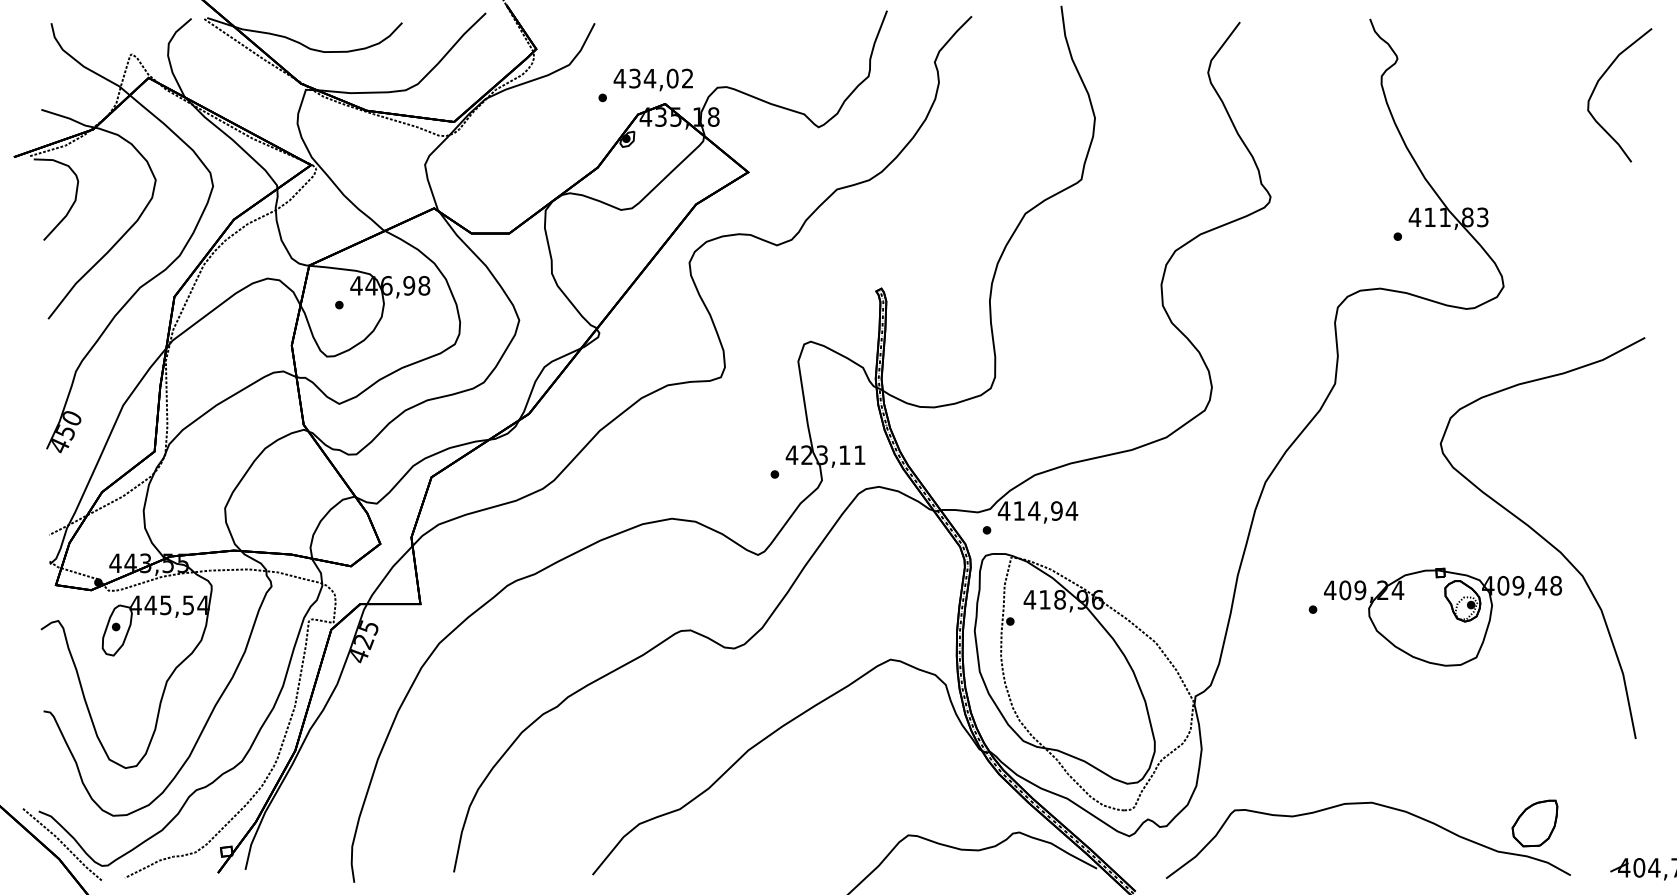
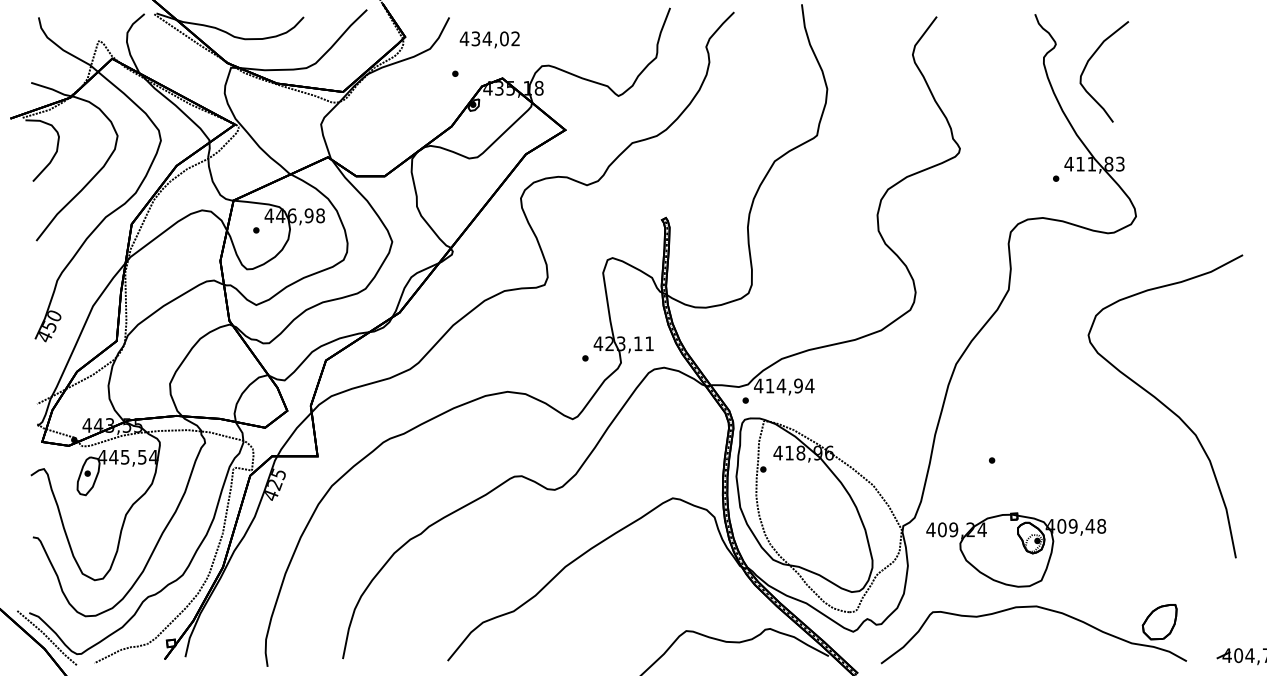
text: (652, 79) -> (489, 39), moved
curve: (1597, 85) -> (1087, 64), moved
part: (1442, 616) -> (1015, 549), moved

